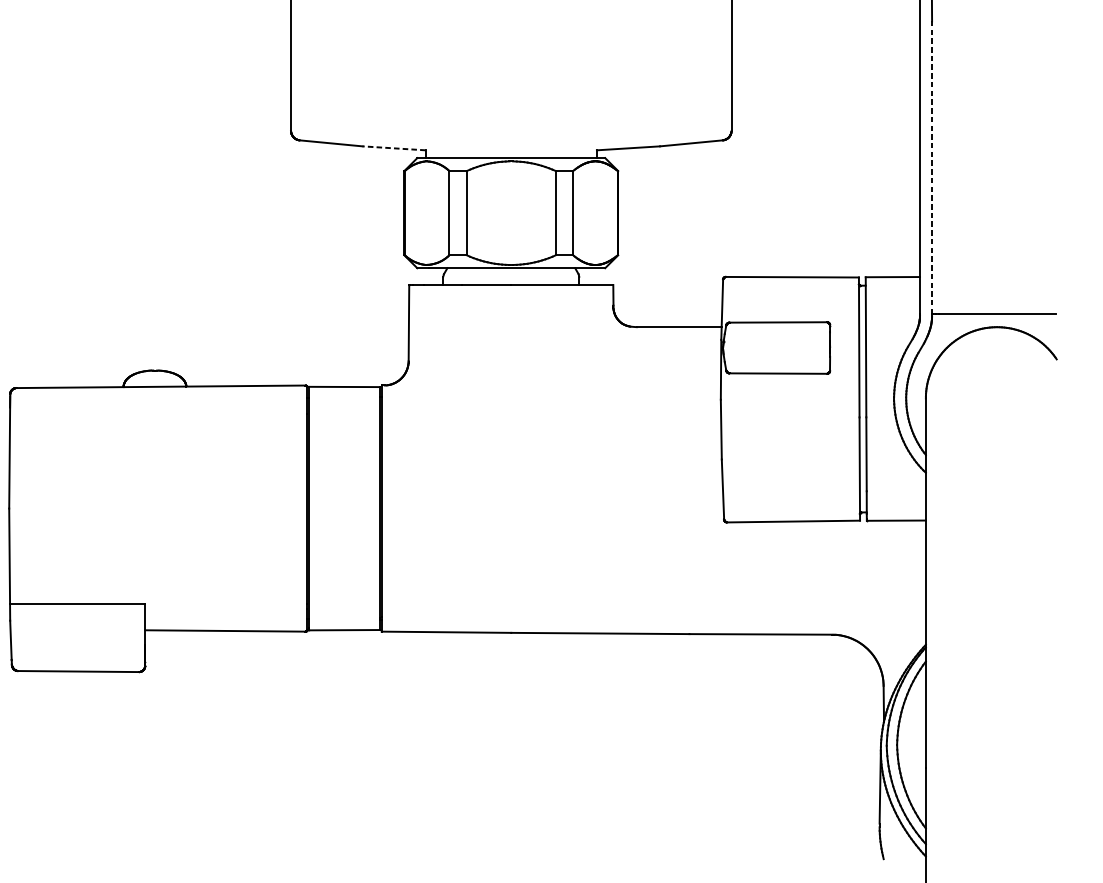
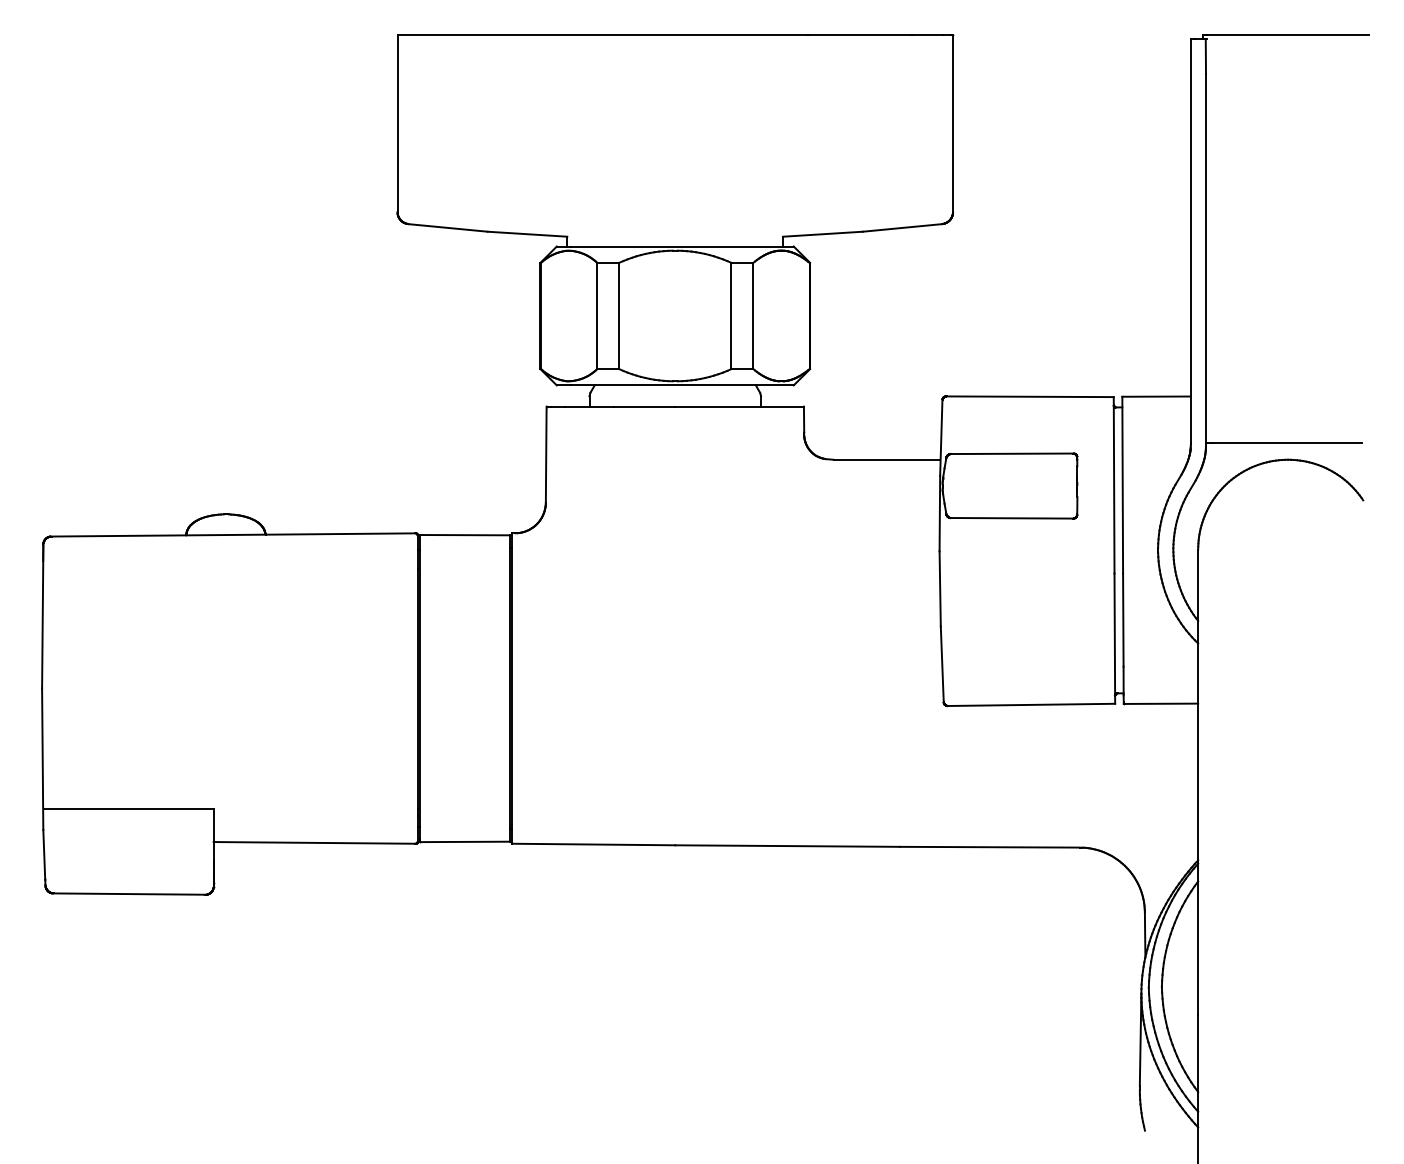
line: (394, 148) -> (527, 234), dashed -> solid
line: (932, 167) -> (1206, 258), dashed -> solid

